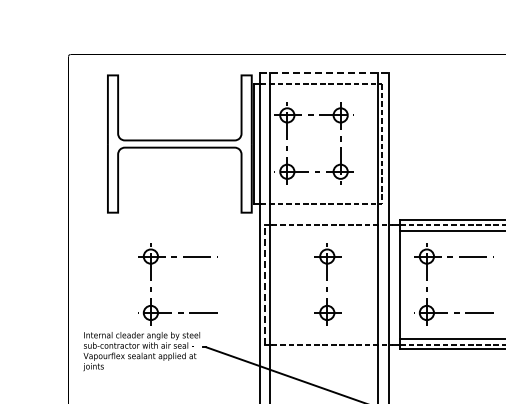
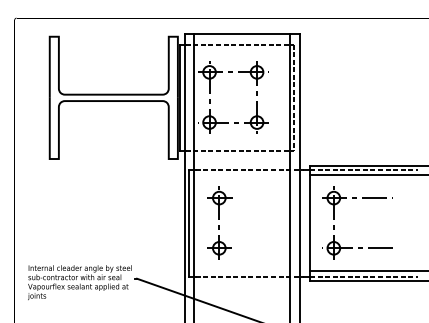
line: (324, 72) -> (242, 34), dashed -> solid
part: (327, 284) -> (219, 222), moved
line: (264, 285) -> (189, 223), dashed -> solid
part: (151, 287) -> (88, 225), removed

